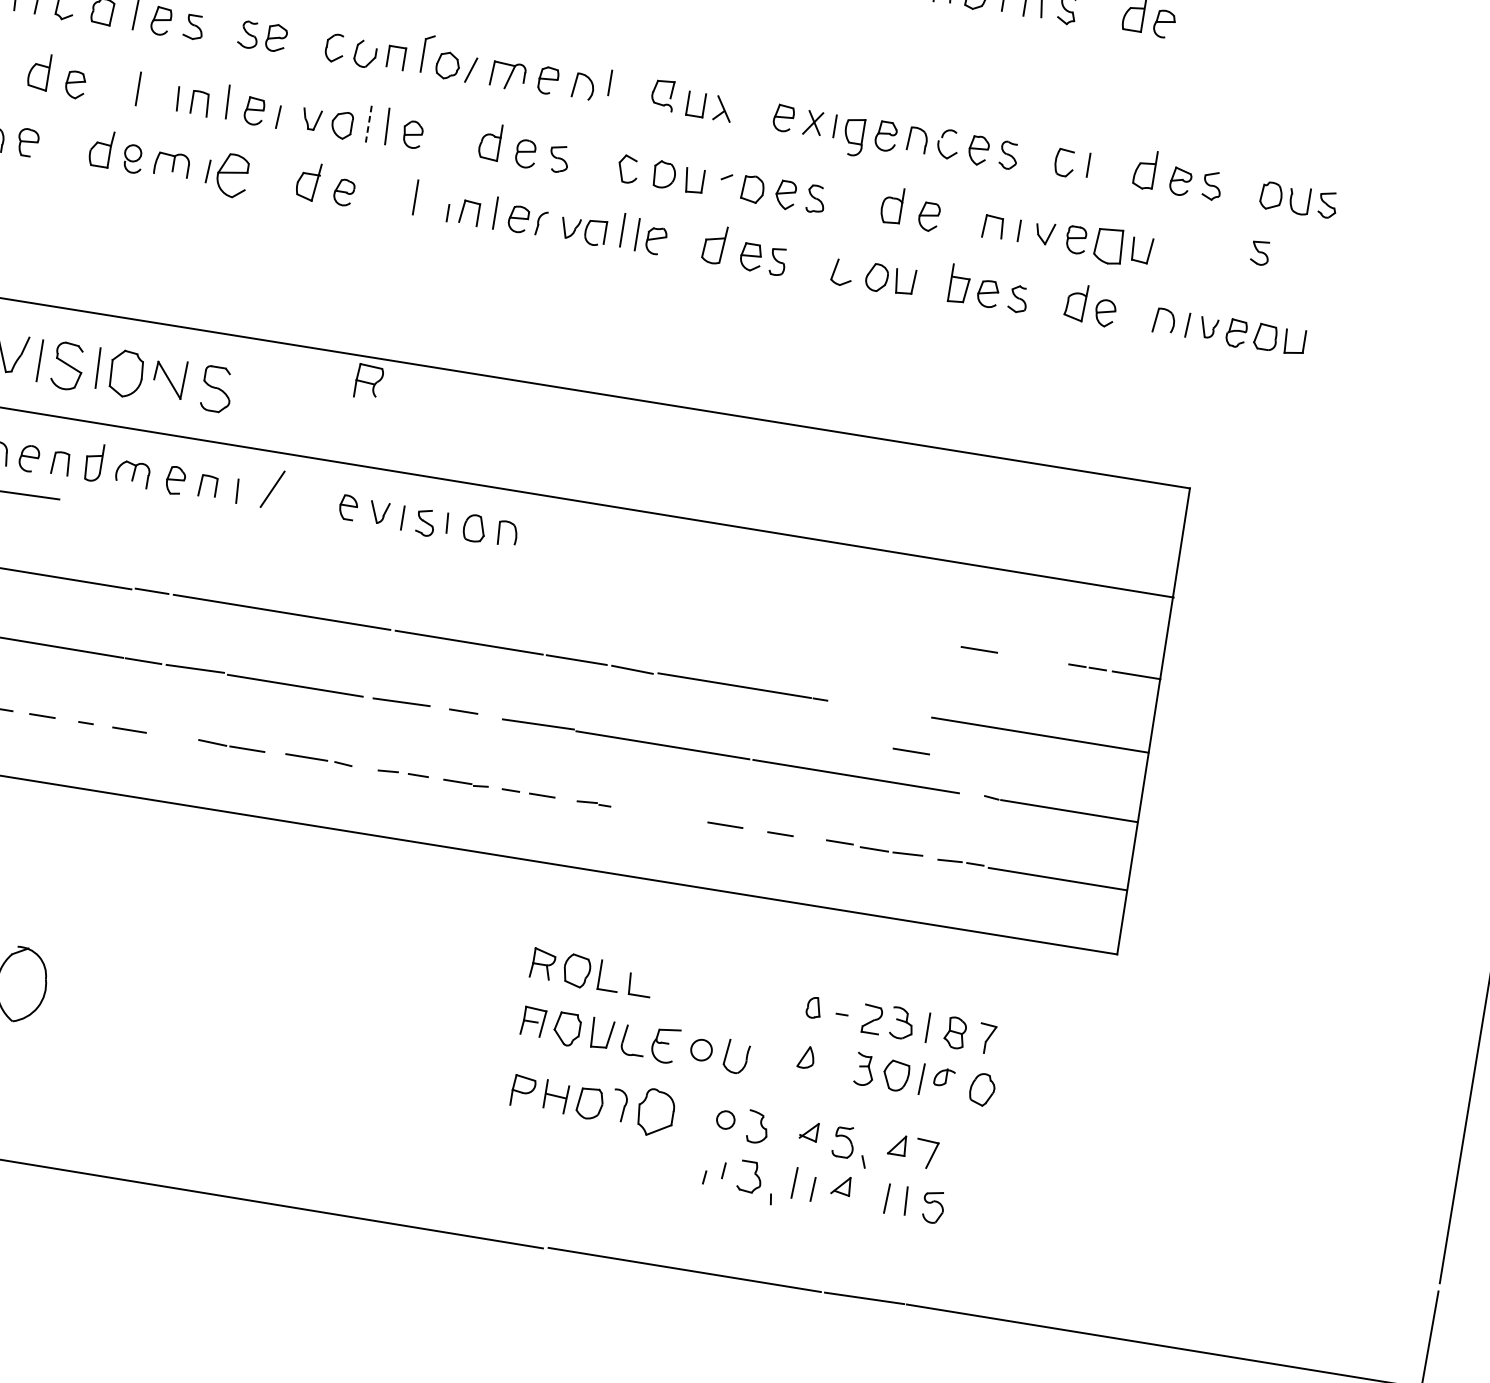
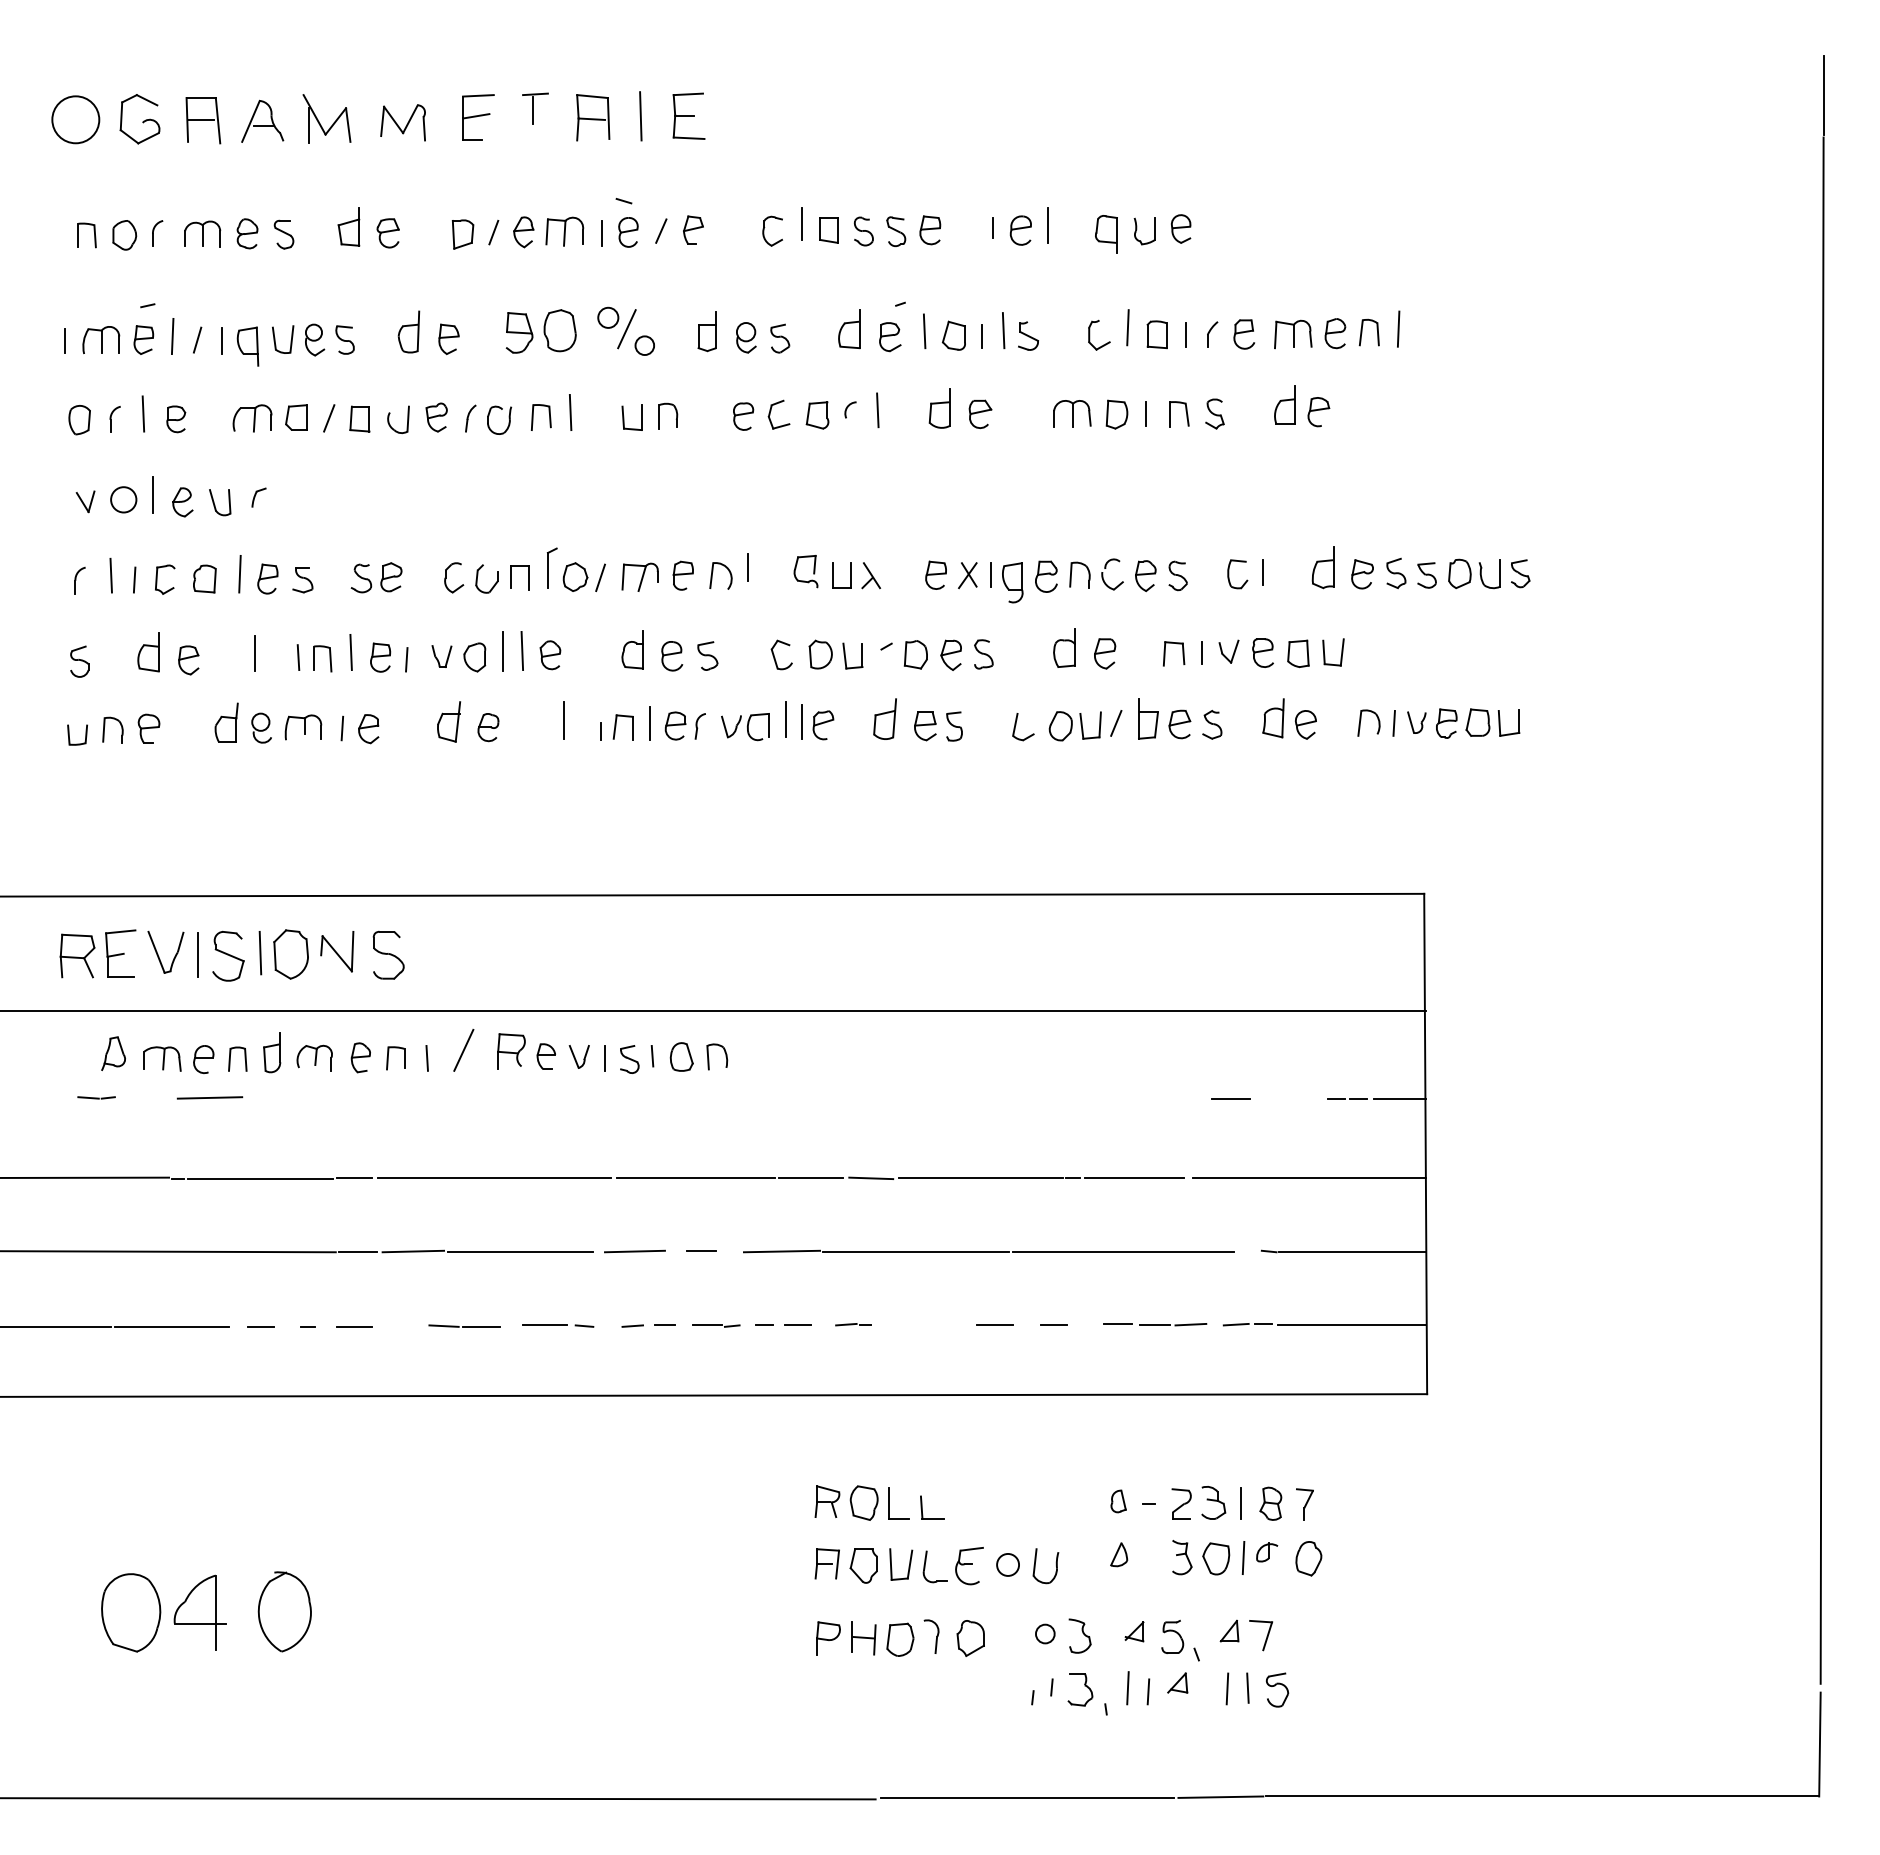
line: (368, 123) -> (502, 651), dashed -> solid
part: (232, 176) -> (368, 729), size x0.62
part: (1109, 245) -> (1298, 653), size x0.71
part: (1259, 252) -> (1426, 575), moved
line: (929, 283) -> (1116, 723), added
part: (369, 381) -> (511, 1051), moved
line: (877, 708) -> (1134, 1177), added
line: (910, 751) -> (1176, 1216), removed
part: (655, 1112) -> (970, 1638), size x0.71

